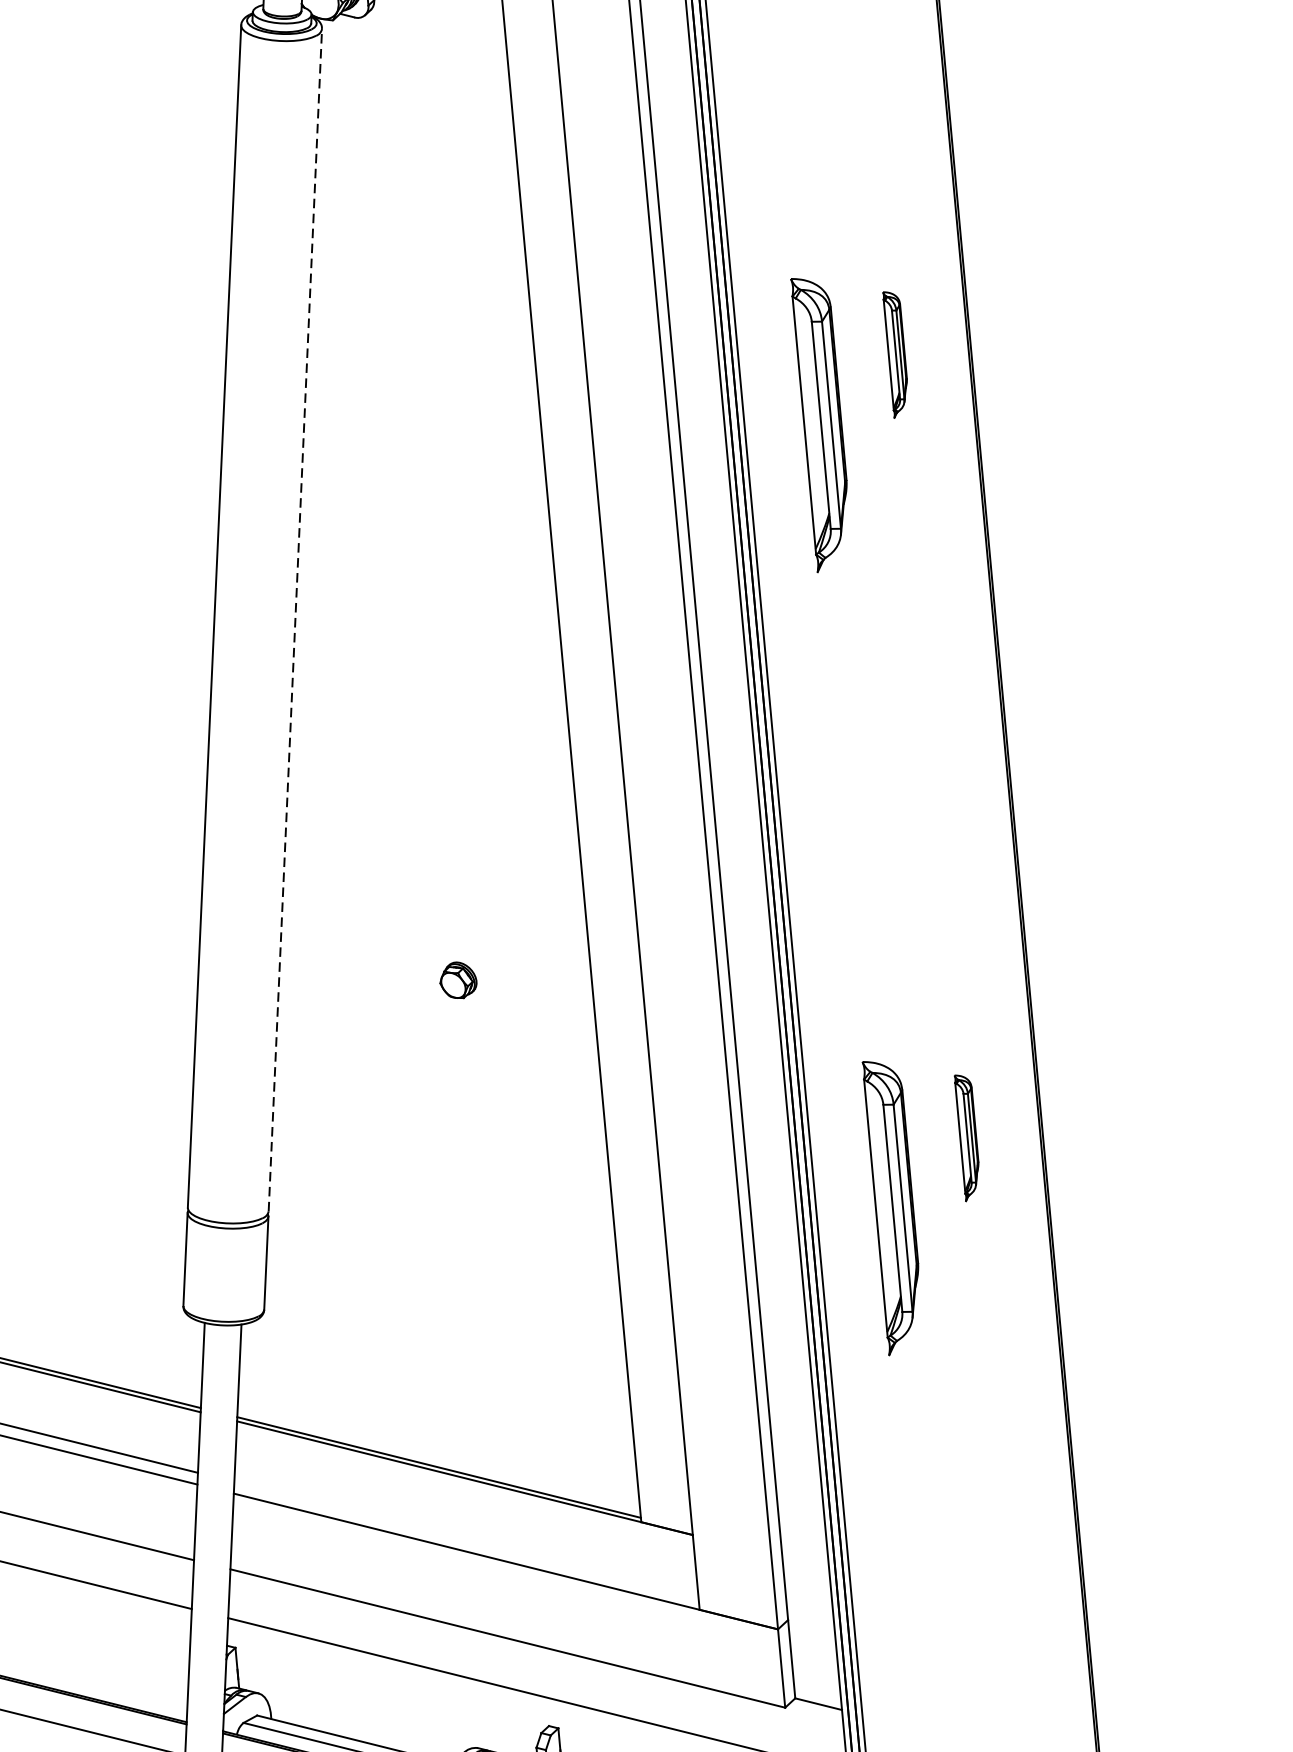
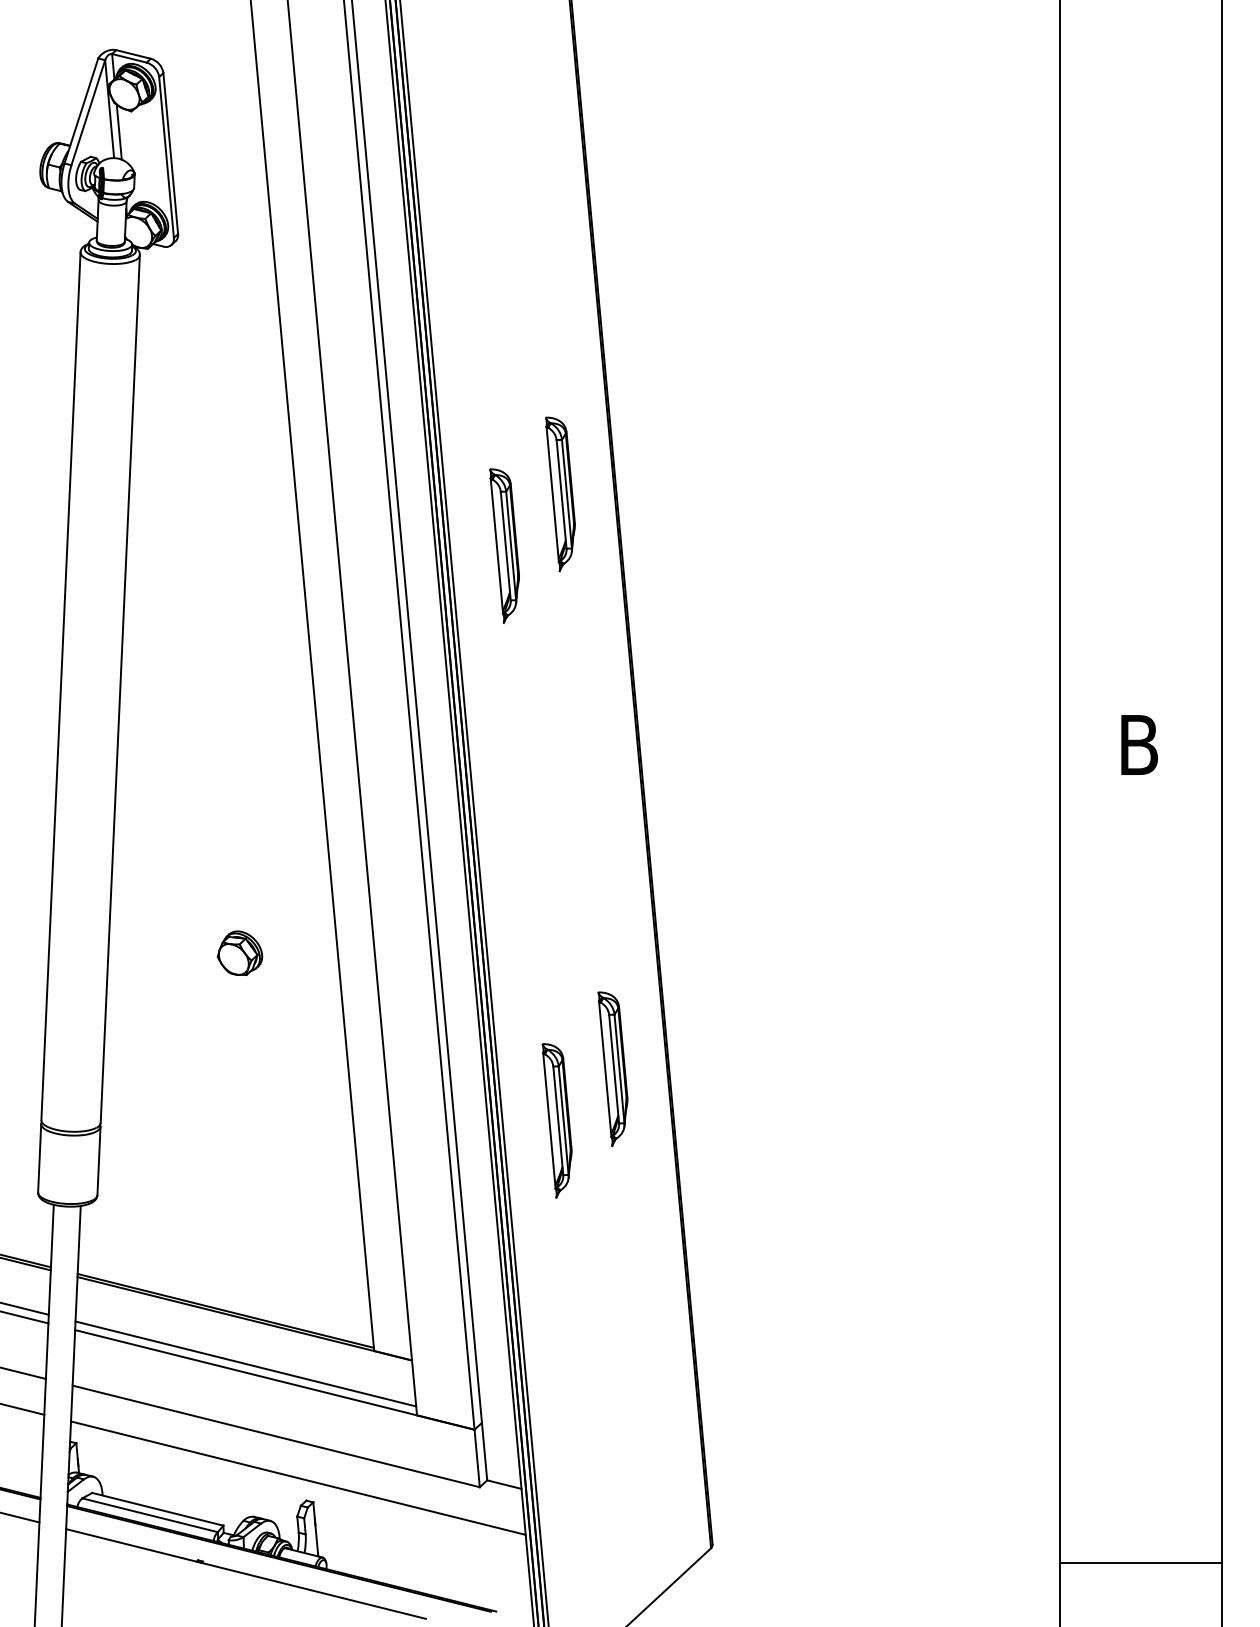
part: (895, 355) -> (560, 494), size x1.67
part: (818, 424) -> (504, 545), size x0.71
line: (295, 619) -> (120, 688), dashed -> solid
part: (457, 980) -> (239, 953), size x1.67
part: (965, 1138) -> (612, 1069), size x1.67
part: (889, 1208) -> (556, 1120), size x0.71
line: (465, 1539) -> (245, 1363), added

